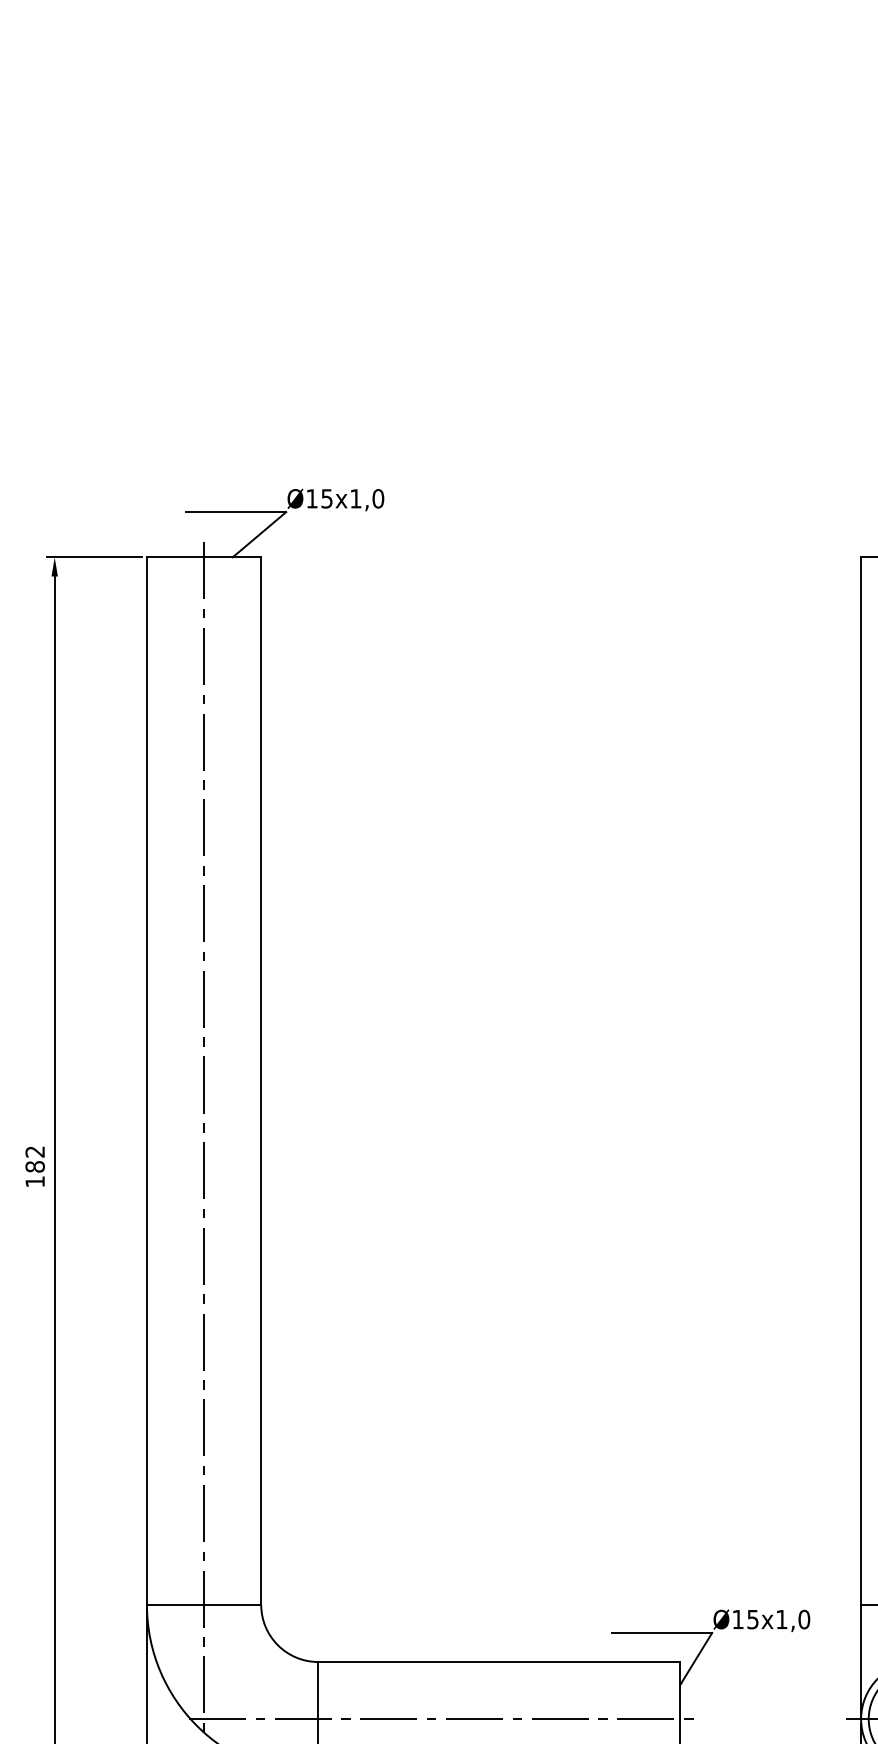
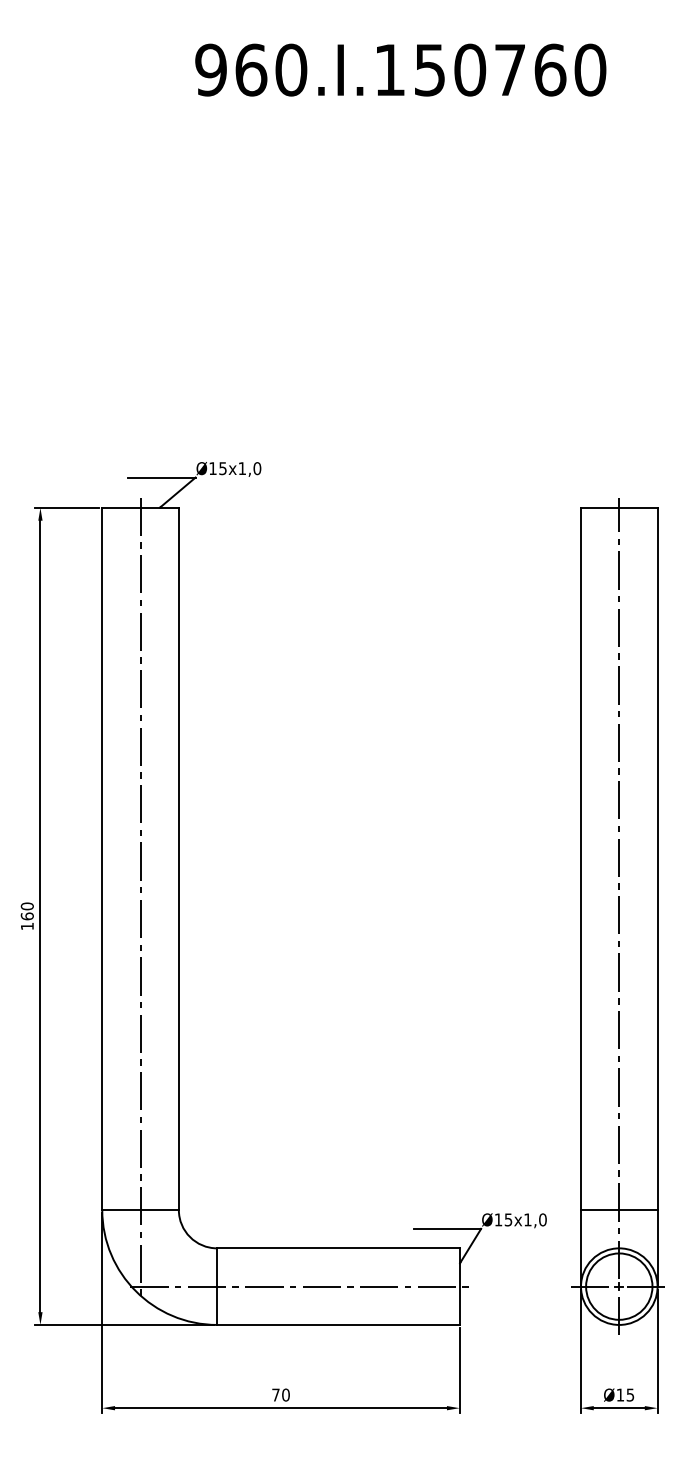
text: (33, 1159) -> (26, 911), 182 -> 160

